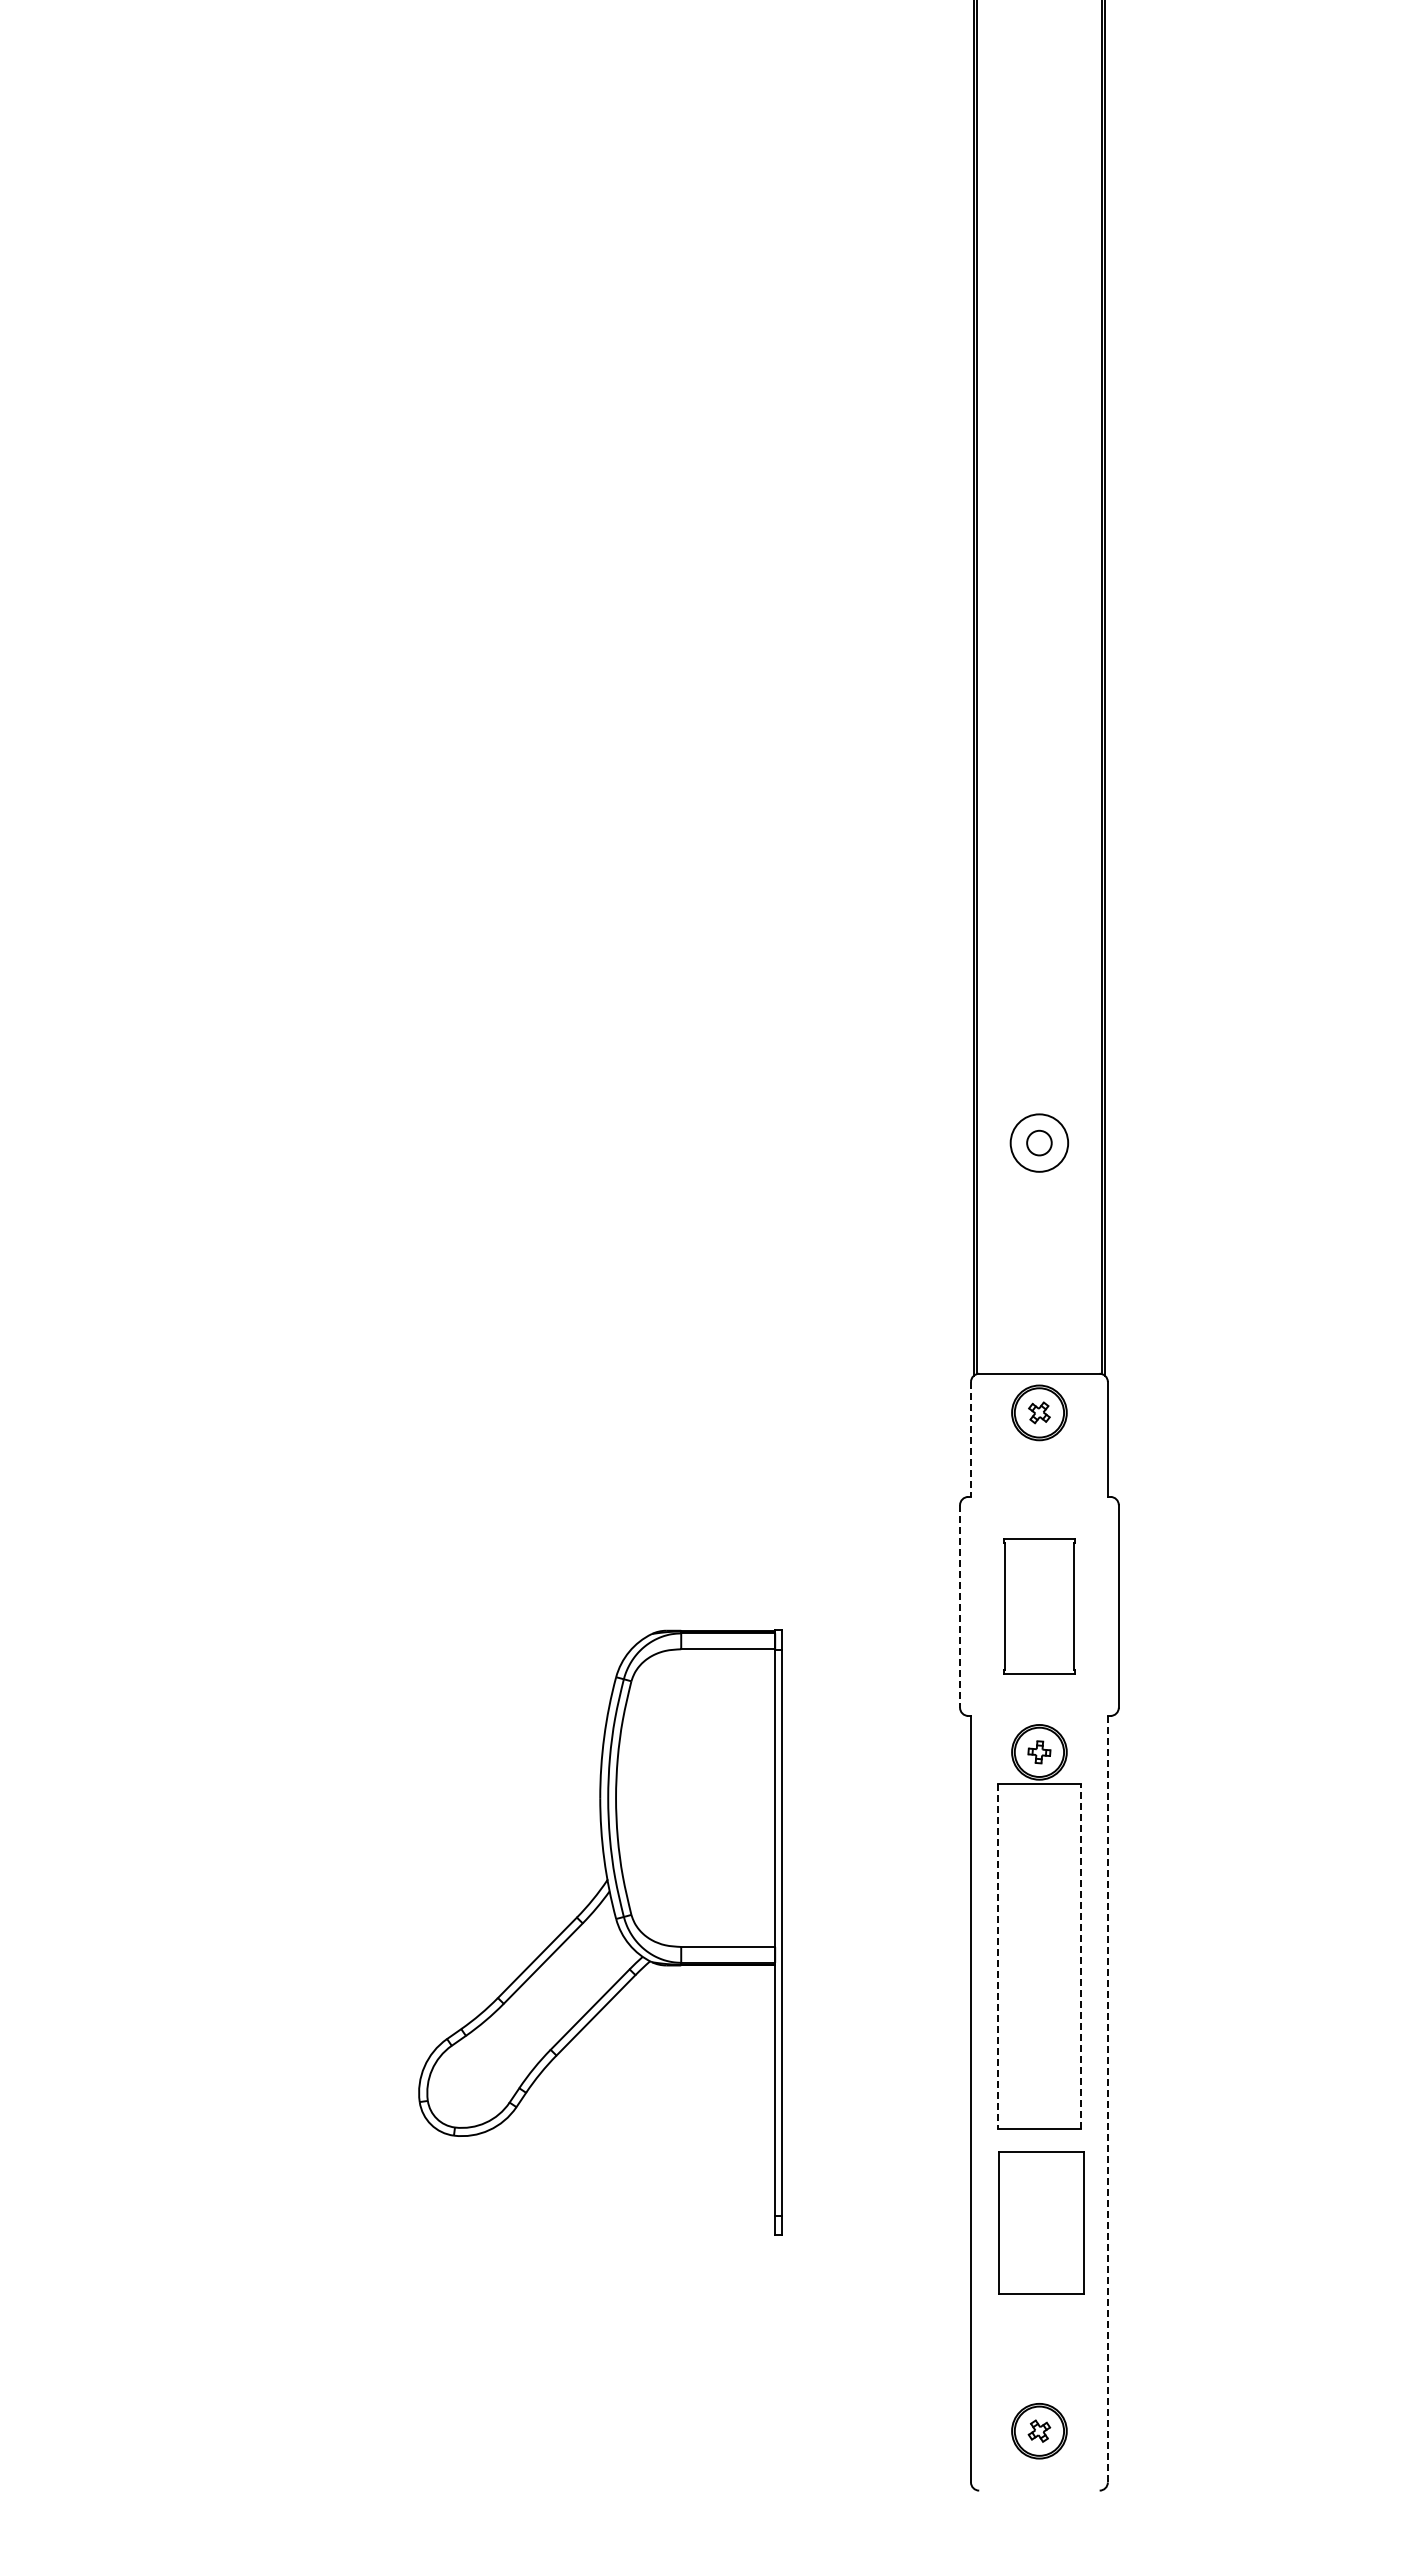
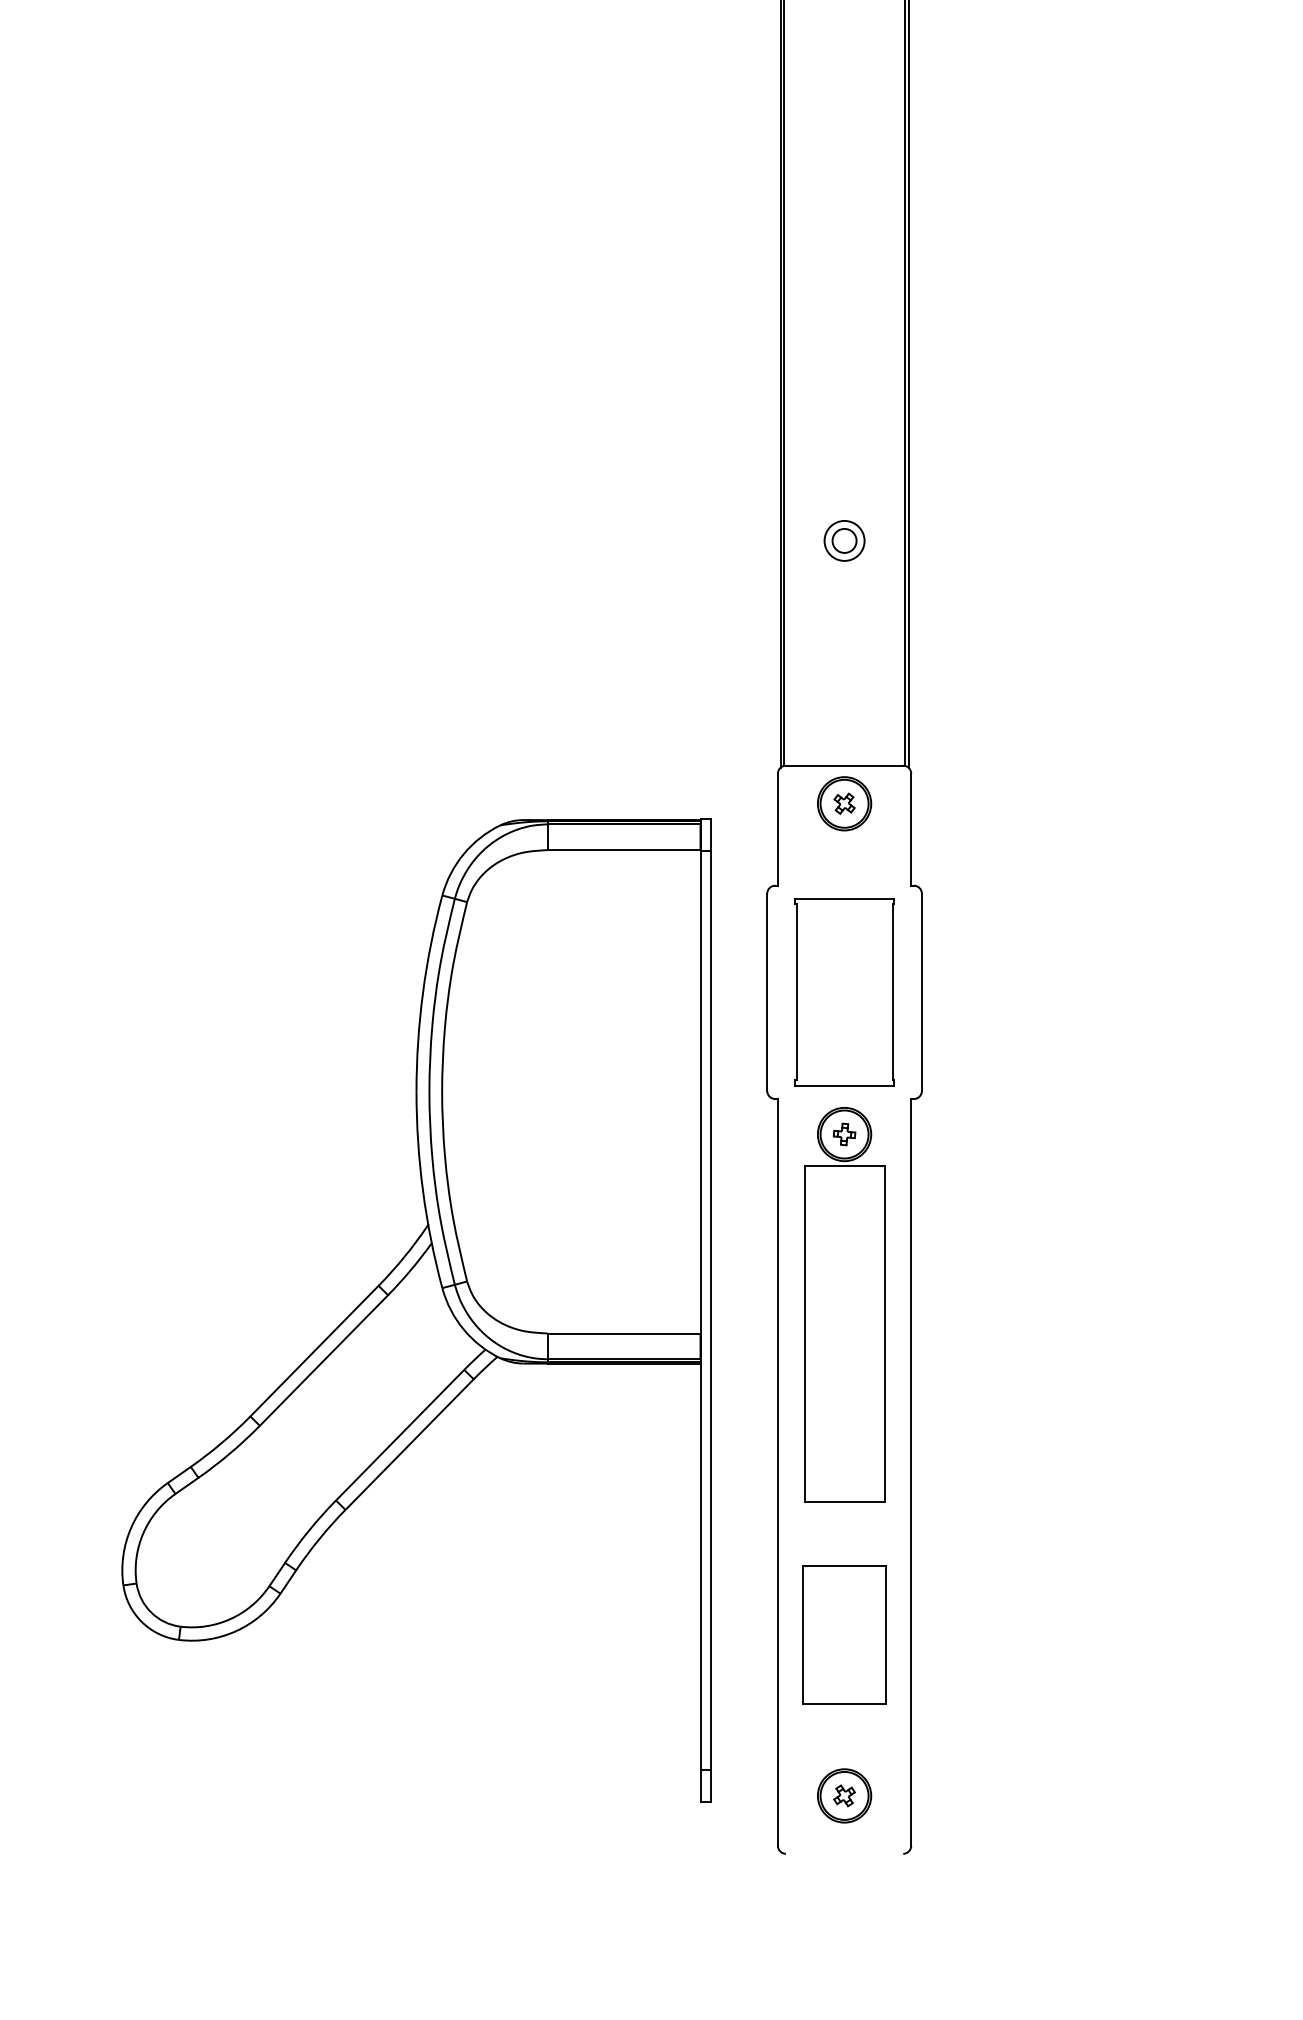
circle: (1038, 1142) -> (843, 540), size x0.71
line: (971, 1439) -> (778, 829), dashed -> solid
line: (960, 1606) -> (767, 992), dashed -> solid
part: (1039, 1606) -> (844, 992), size x1.43
part: (600, 1932) -> (416, 1310), size x1.67
line: (1080, 1956) -> (884, 1333), dashed -> solid
line: (998, 1957) -> (804, 1334), dashed -> solid
line: (1107, 2098) -> (910, 1471), dashed -> solid
part: (1041, 2222) -> (844, 1634), moved

